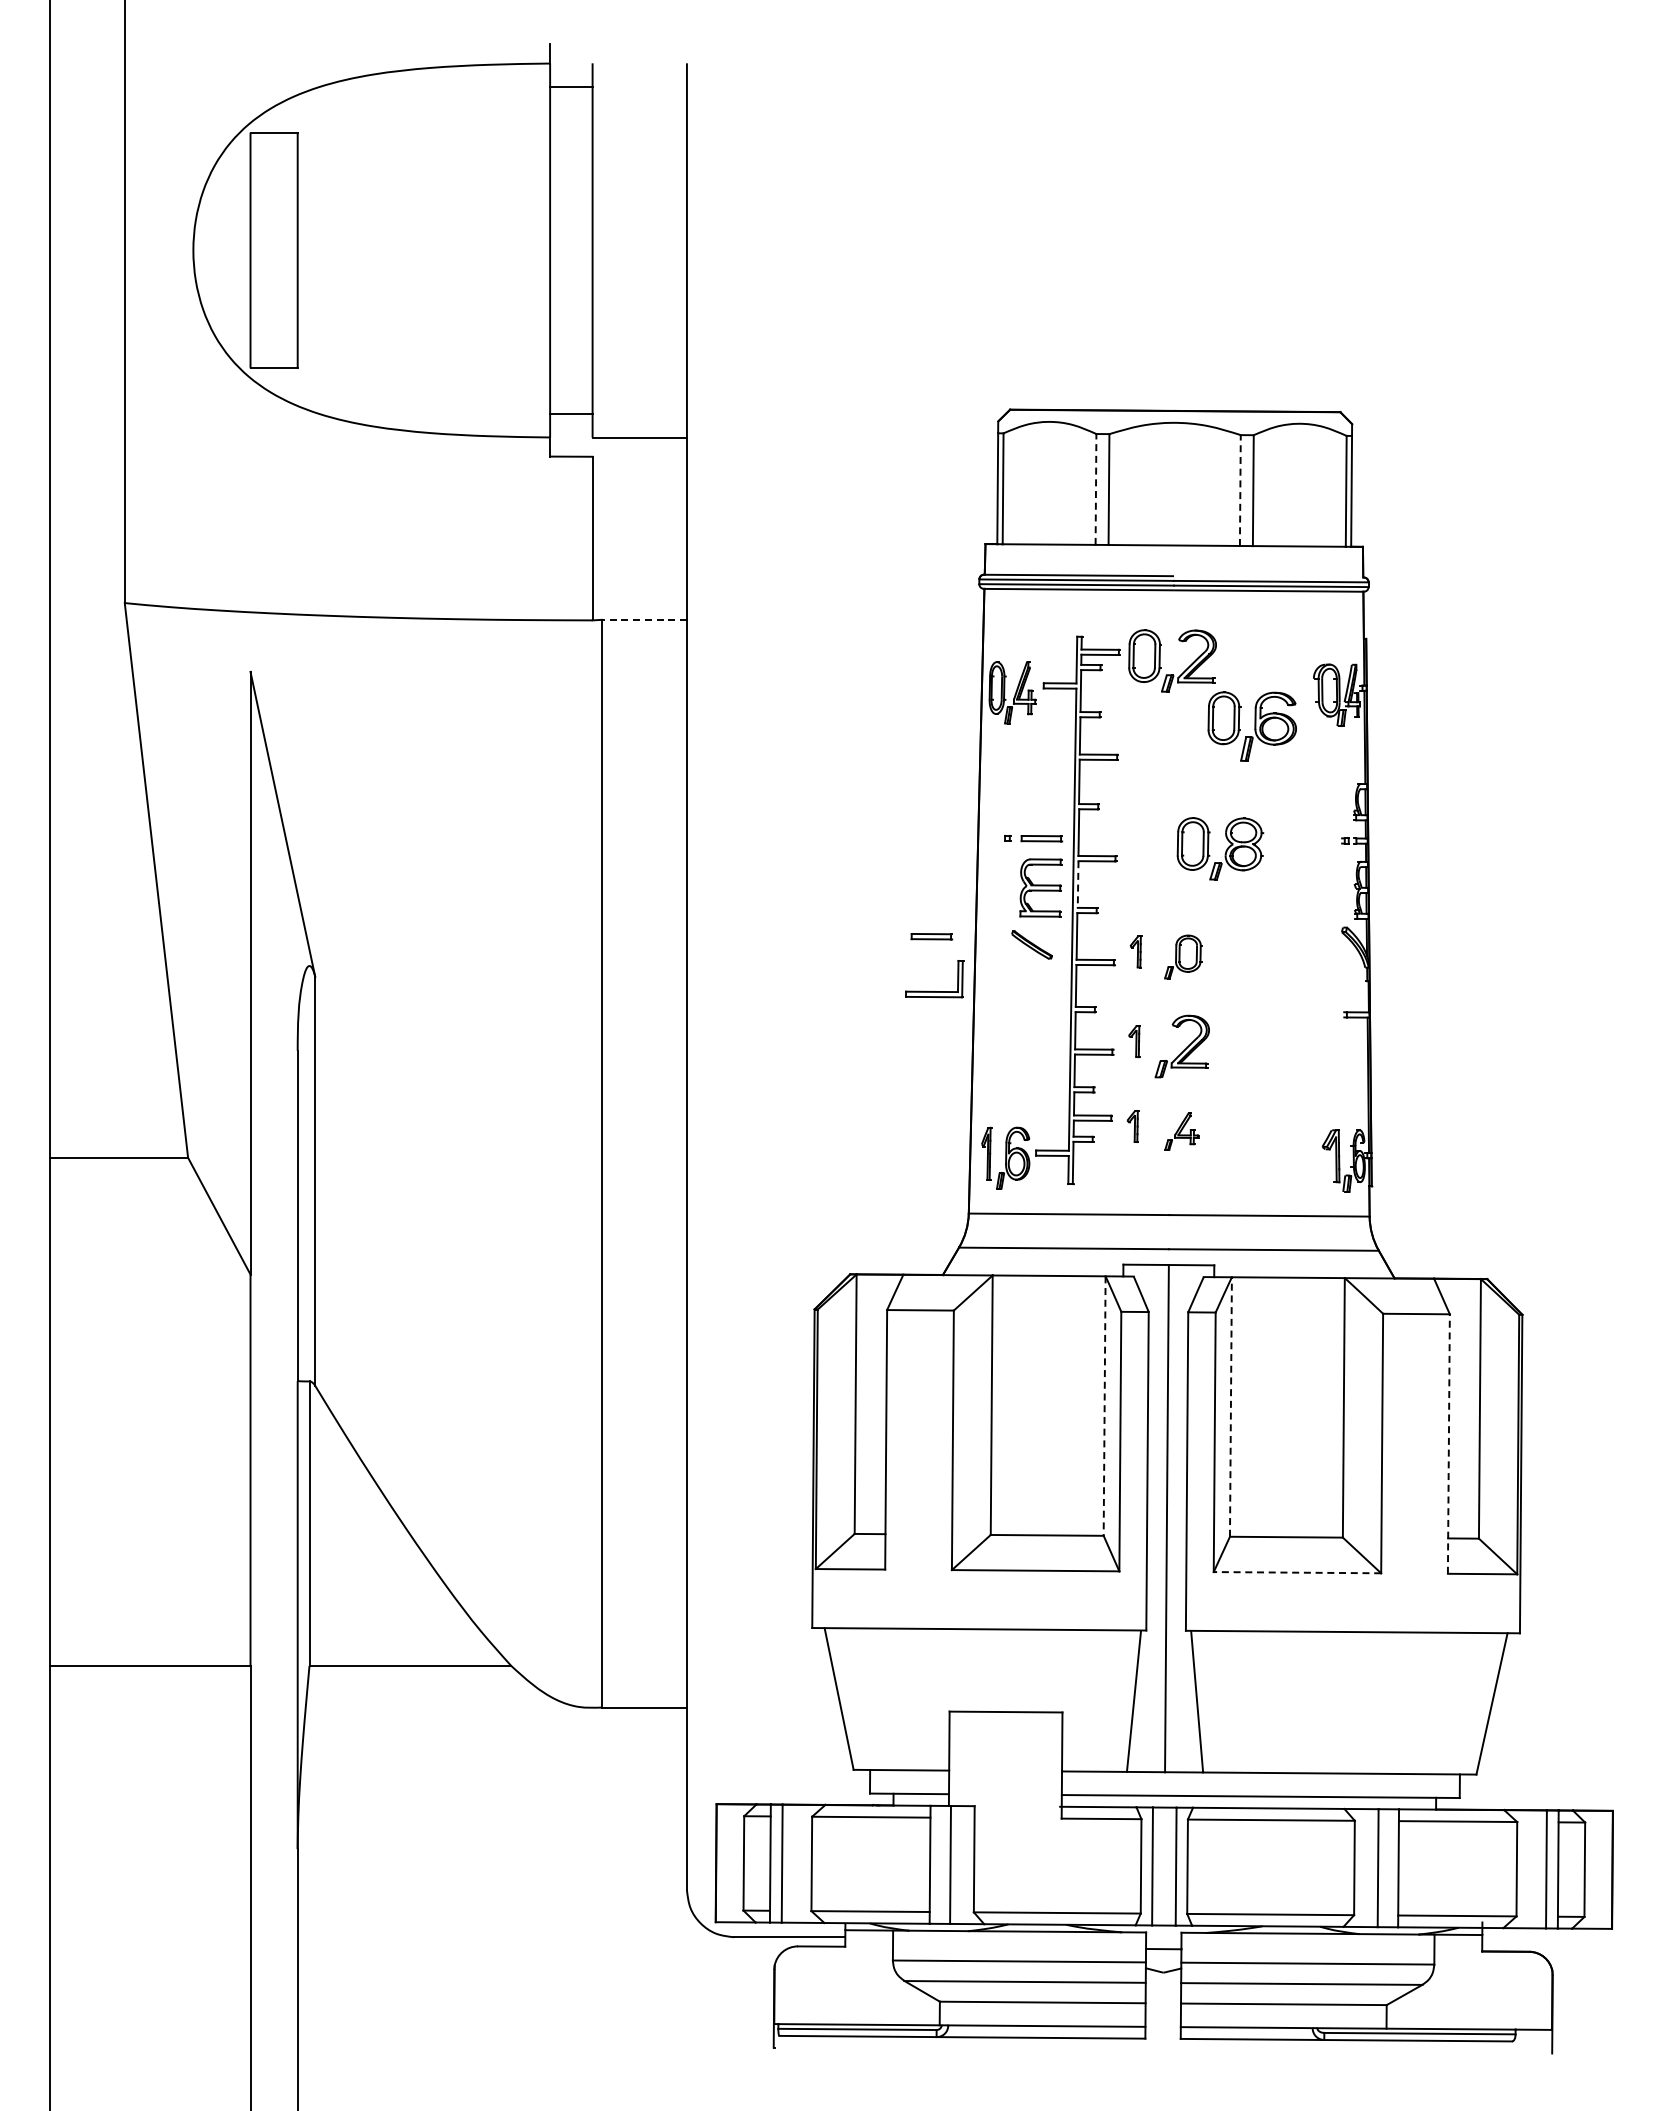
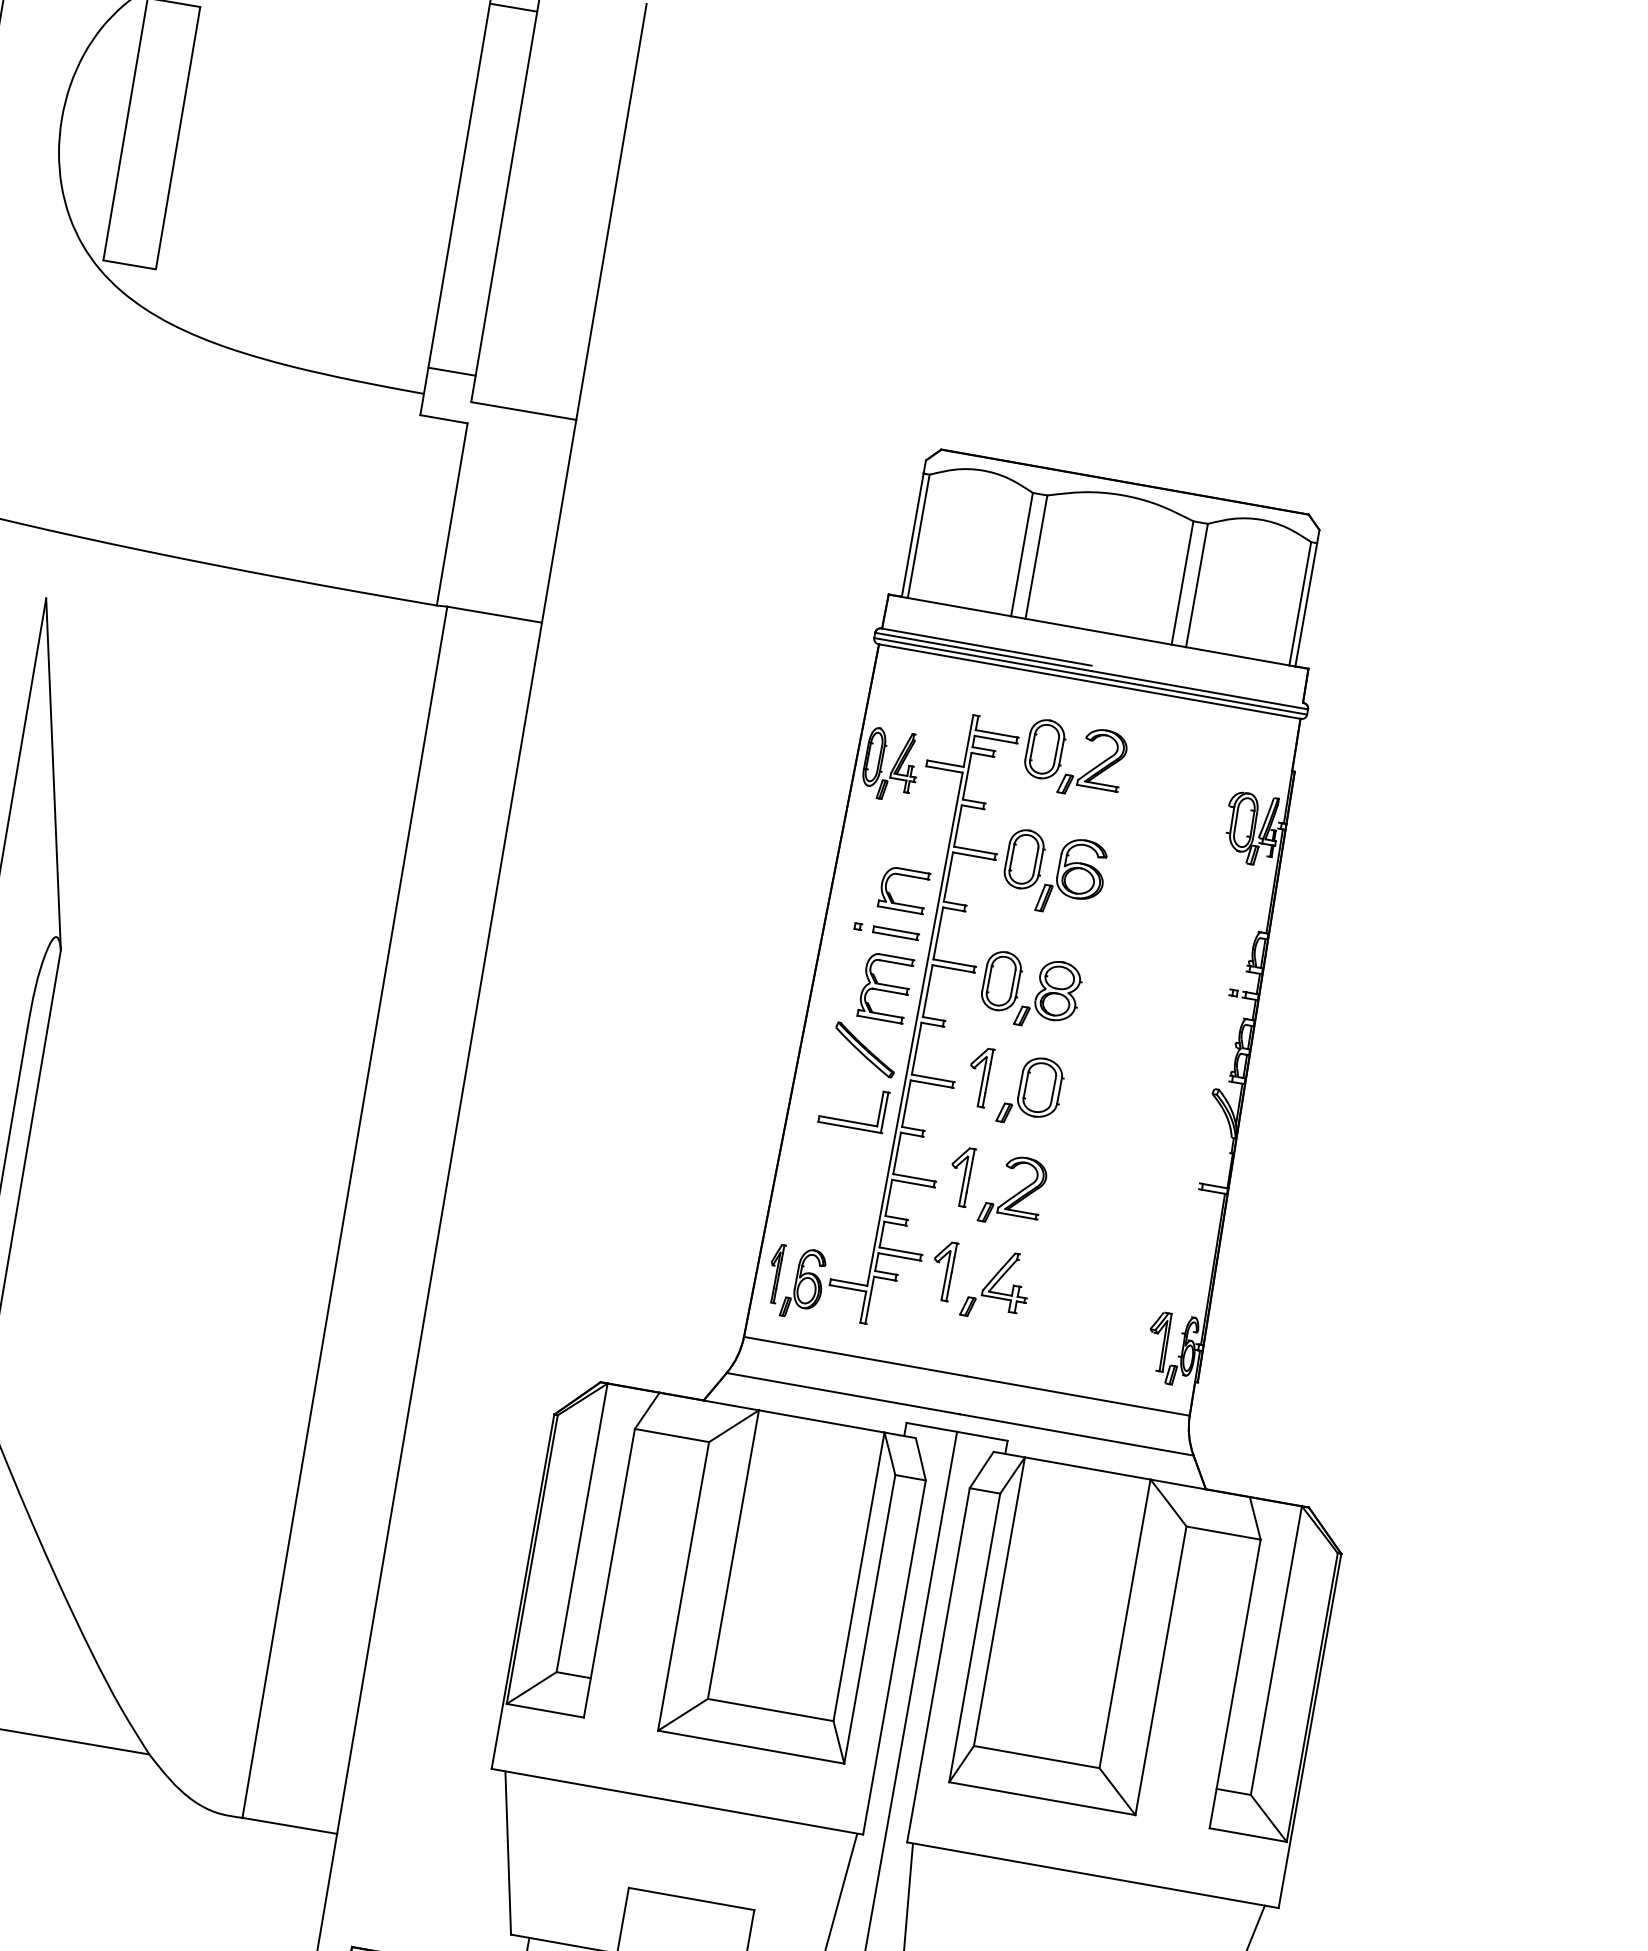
line: (1096, 488) -> (1022, 553), dashed -> solid
line: (1240, 490) -> (1182, 582), dashed -> solid
line: (644, 619) -> (494, 614), dashed -> solid
part: (1251, 726) -> (1053, 873), moved
part: (1042, 787) -> (906, 876), added
part: (1220, 848) -> (1031, 991), moved
line: (1078, 885) -> (927, 992), dashed -> solid
part: (931, 936) -> (754, 1021), removed
part: (1031, 944) -> (864, 1049), size x1.43
part: (1135, 951) -> (978, 1076), size x1.67
part: (1183, 956) -> (1031, 1091), size x1.43
part: (934, 991) -> (851, 1121), moved
part: (1134, 1041) -> (960, 1176), size x1.67
part: (1132, 1126) -> (942, 1270), size x1.67
part: (1181, 1131) -> (996, 1285), size x1.67
line: (1104, 1406) -> (858, 1577), dashed -> solid
line: (1230, 1407) -> (998, 1602), dashed -> solid
line: (1448, 1444) -> (1234, 1684), dashed -> solid
line: (1297, 1572) -> (1042, 1798), dashed -> solid

